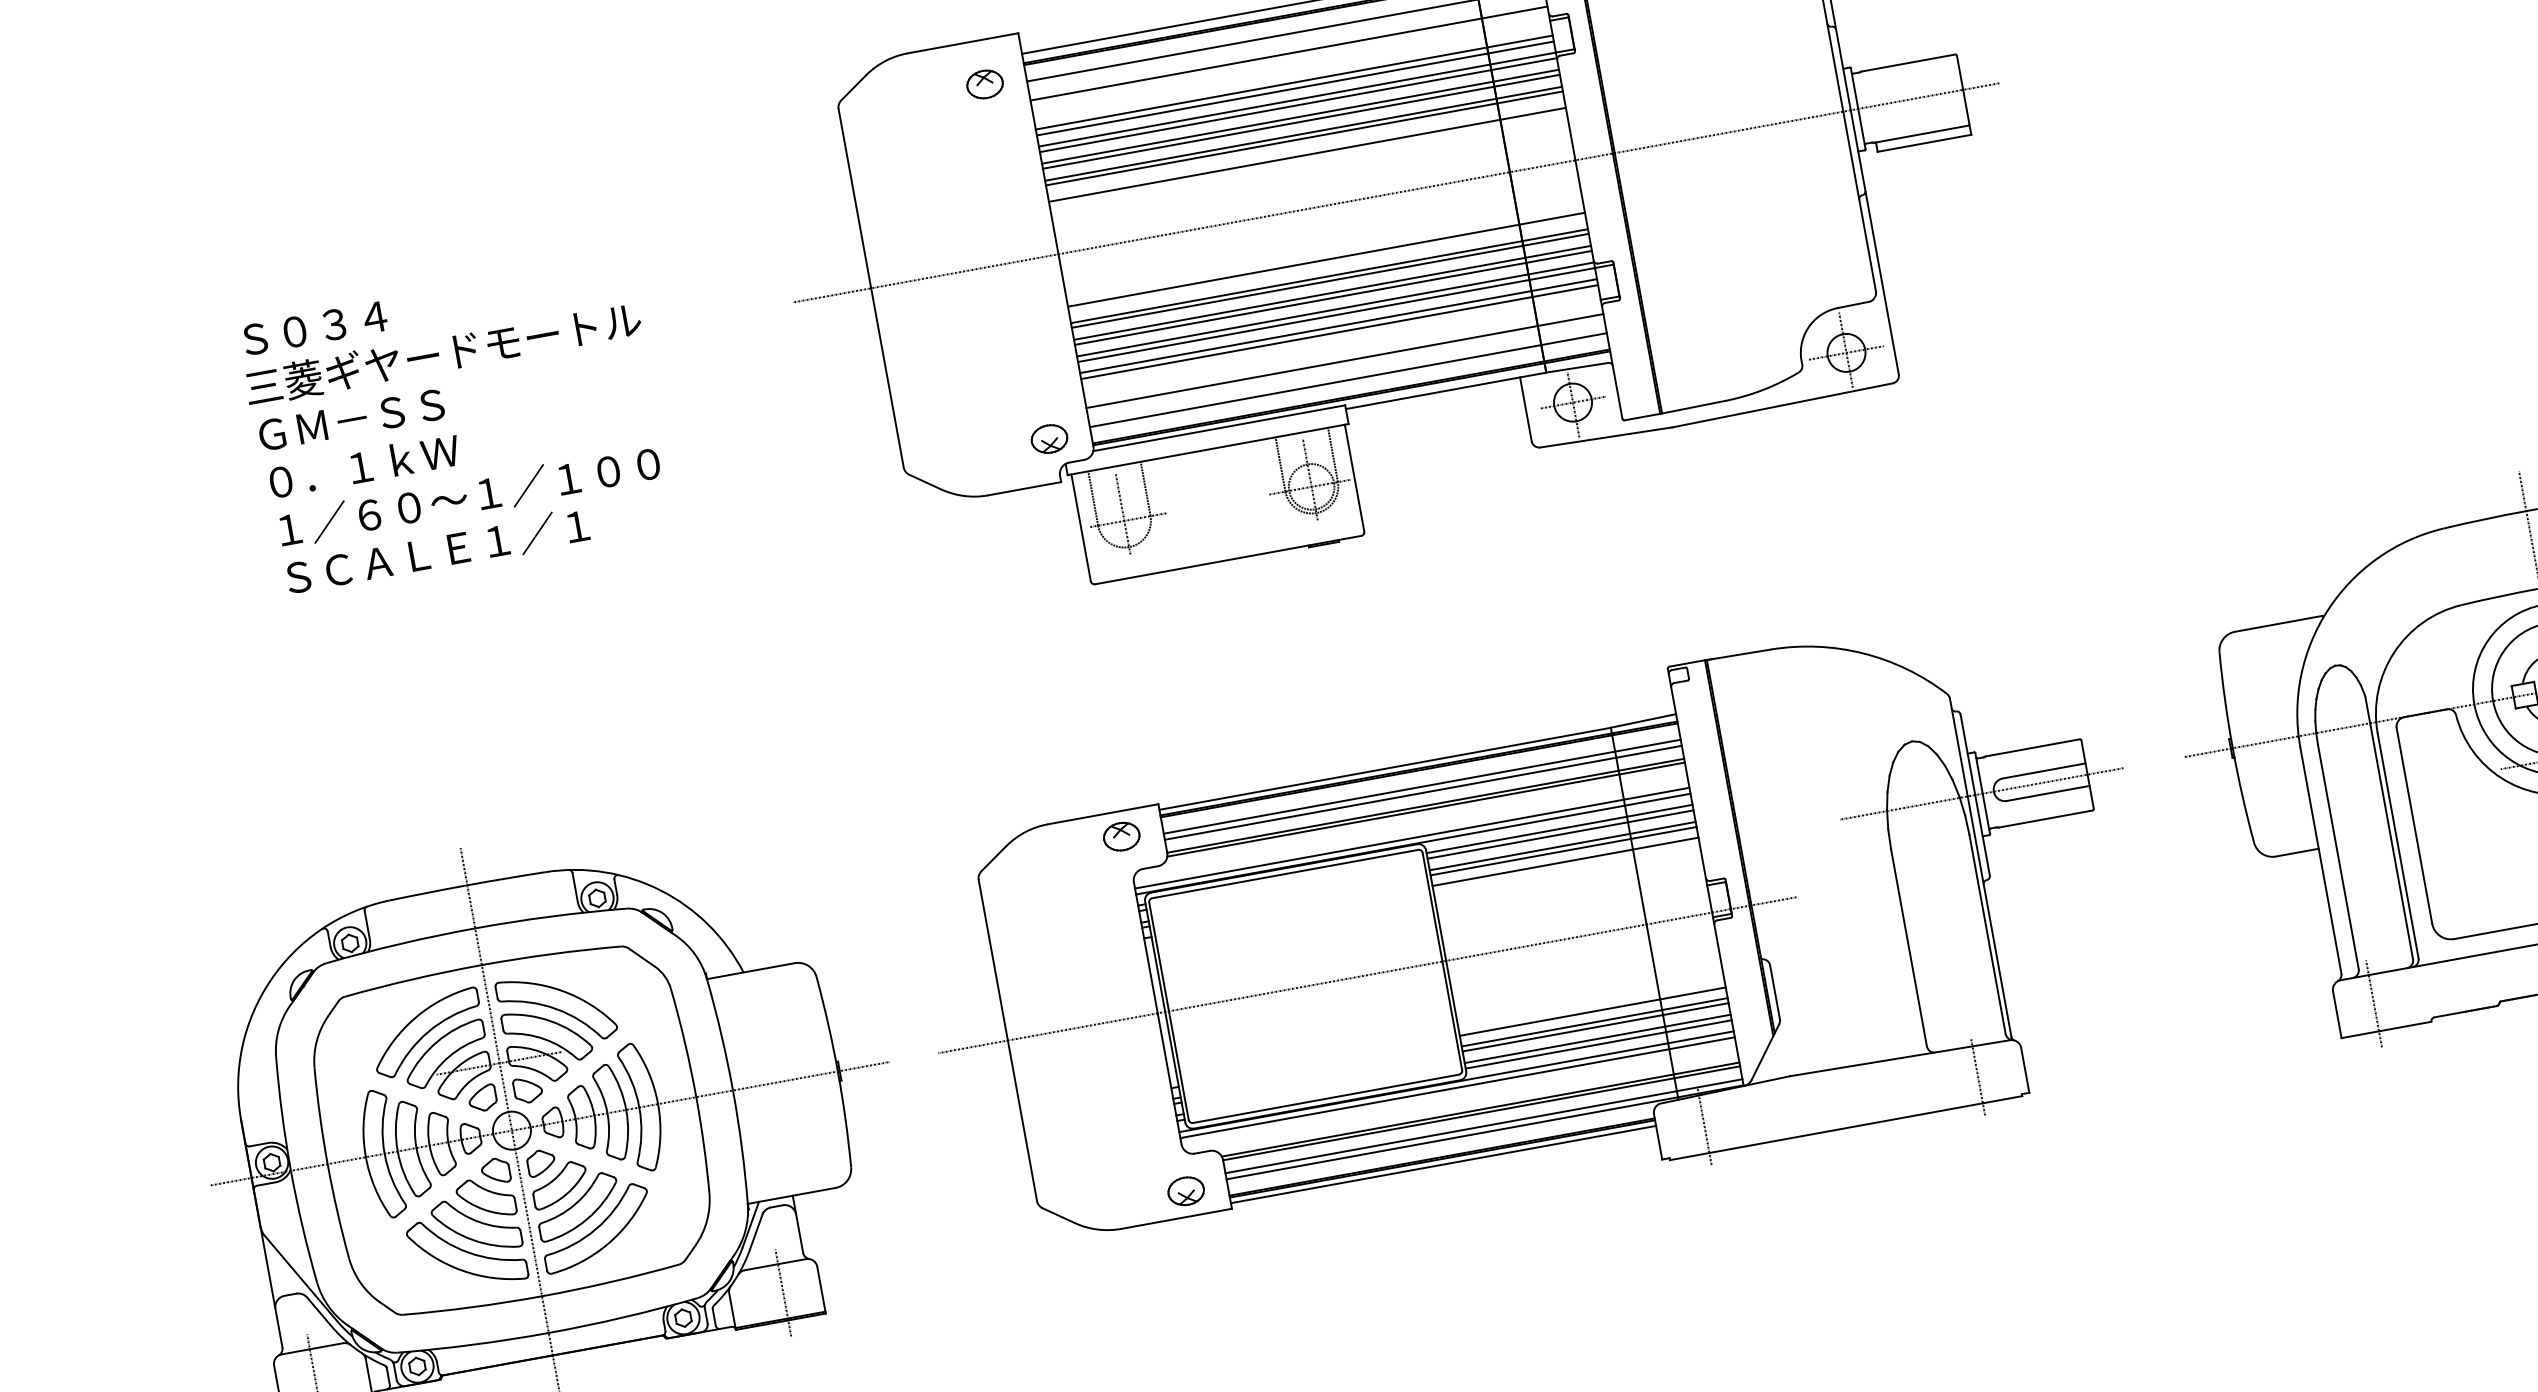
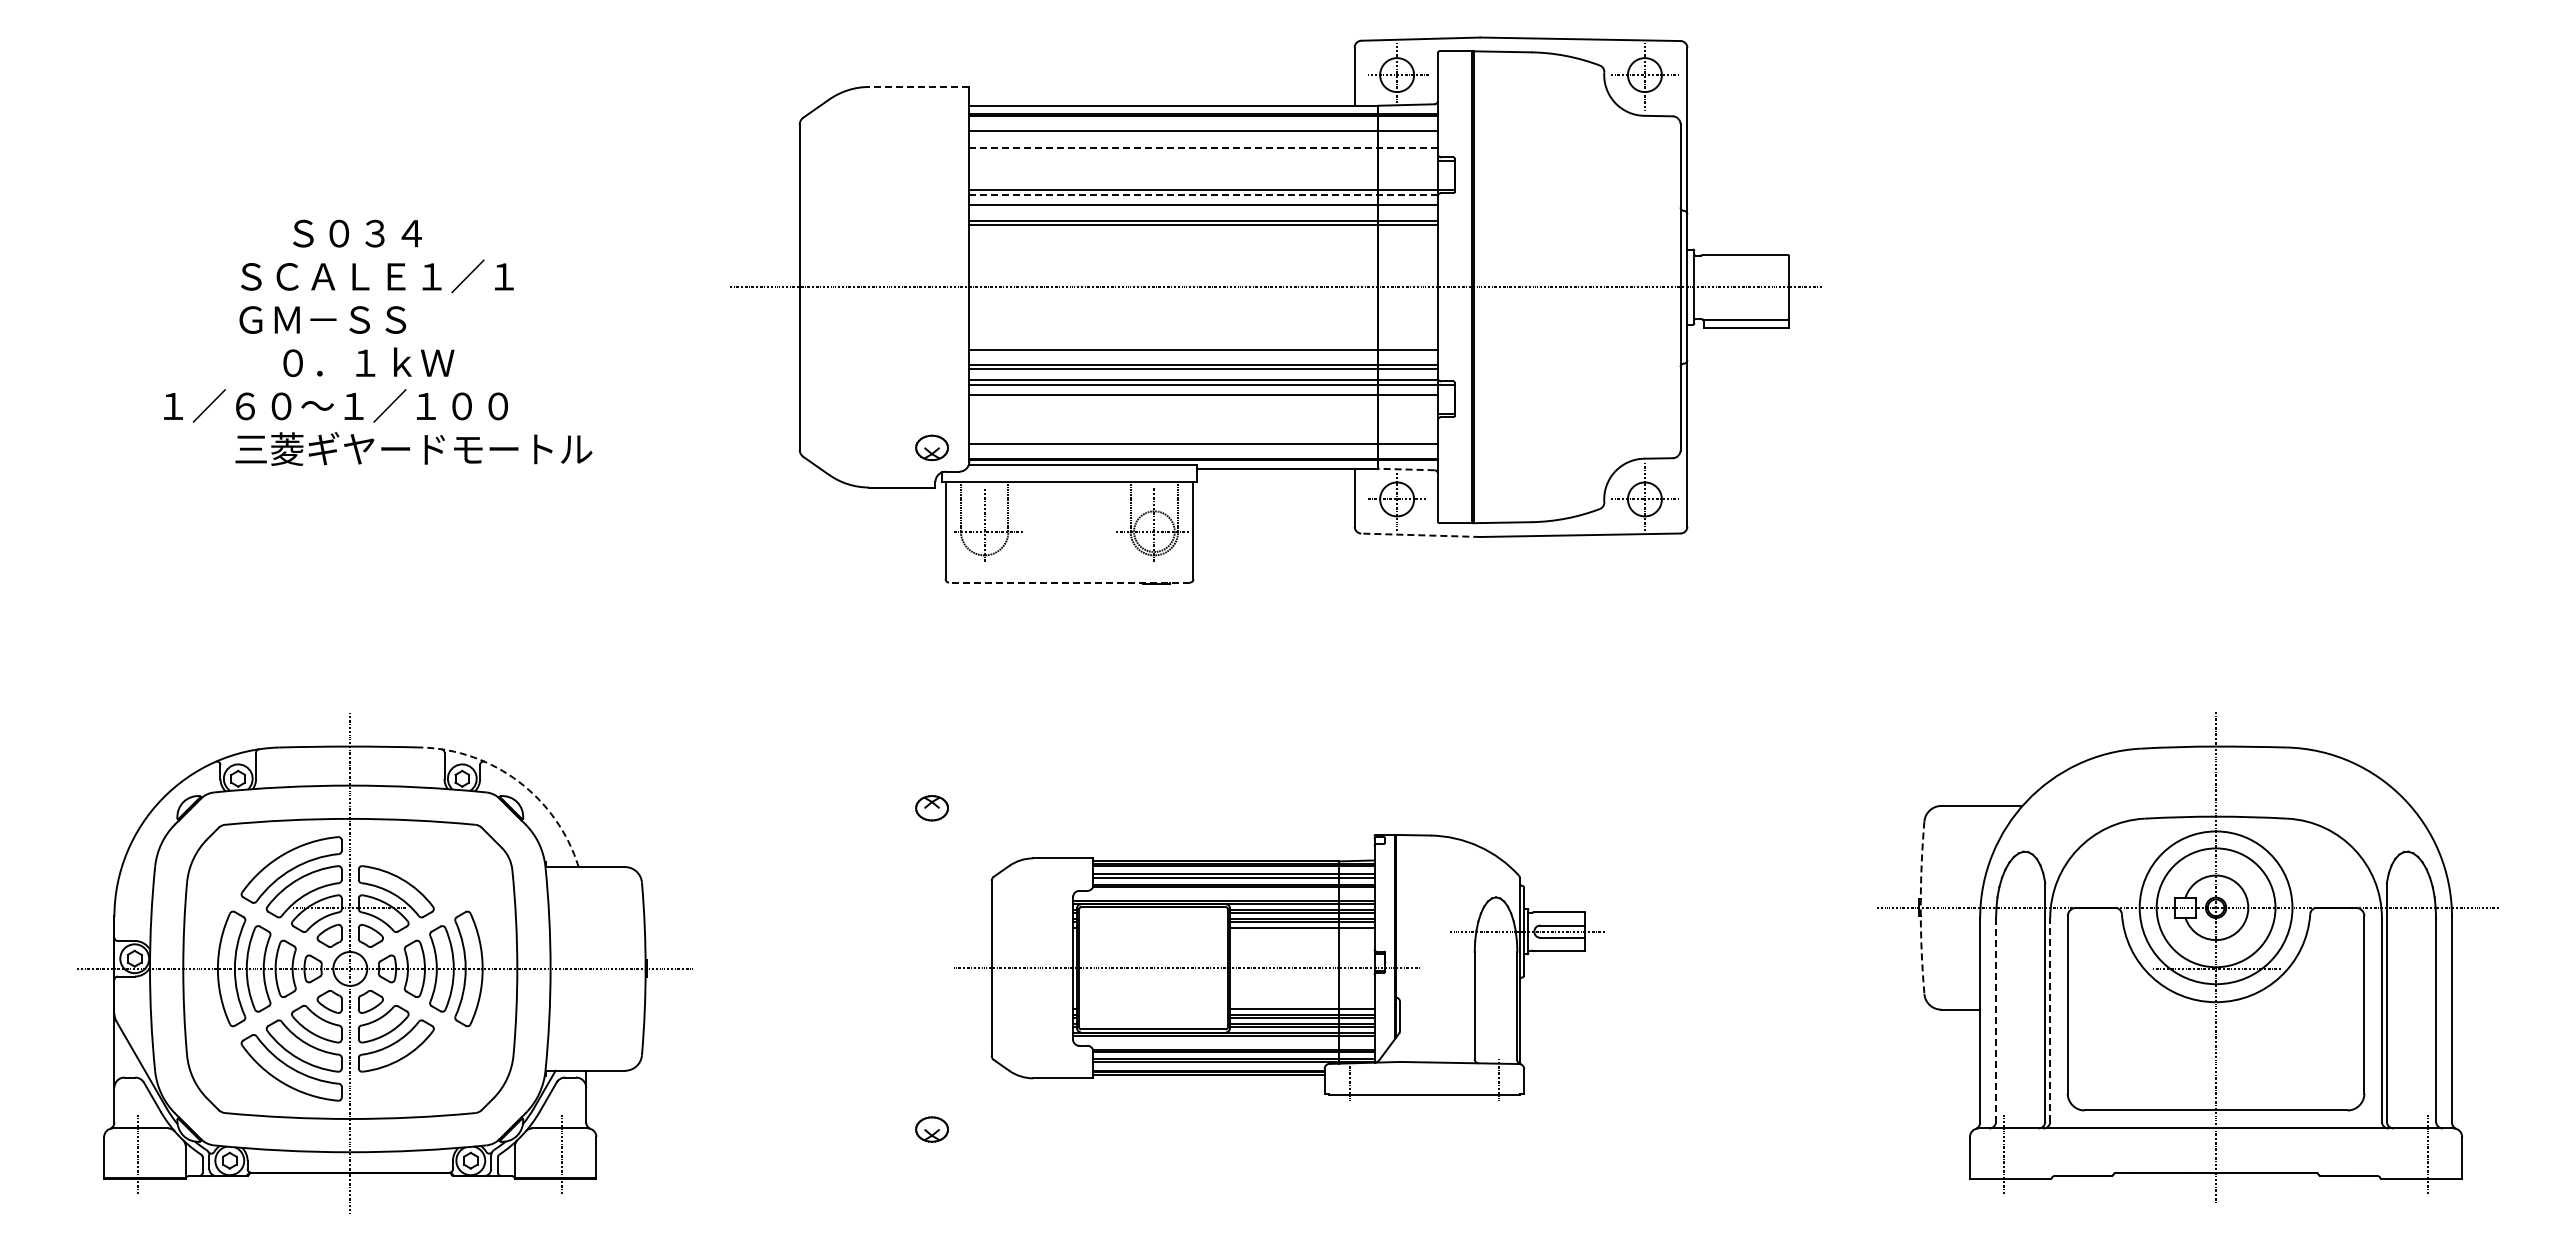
line: (962, 42) -> (918, 86), solid -> dashed
line: (1289, 52) -> (1204, 147), solid -> dashed
line: (1294, 82) -> (1203, 174), removed
part: (984, 84) -> (931, 126), removed
line: (1295, 88) -> (1203, 179), removed
line: (1299, 104) -> (1204, 194), solid -> dashed
line: (1301, 121) -> (1203, 209), removed
line: (1307, 154) -> (1203, 239), removed
line: (1326, 259) -> (1203, 334), removed
line: (1330, 280) -> (1203, 353), removed
text: (315, 328) -> (357, 233), moved
line: (1339, 332) -> (1203, 400), removed
text: (442, 353) -> (413, 276), 三菱ギヤードモートル -> ＳＣＡＬＥ１／１
line: (1344, 360) -> (1203, 426), removed
line: (1577, 367) -> (1406, 469), solid -> dashed
line: (1606, 437) -> (1420, 535), solid -> dashed
text: (364, 466) -> (368, 362), moved
text: (468, 496) -> (335, 405), moved
text: (477, 543) -> (413, 448), ＳＣＡＬＥ１／１ -> 三菱ギヤードモートル
line: (1228, 560) -> (1069, 582), solid -> dashed
arc: (2232, 747) -> (1920, 907), solid -> dashed
line: (2398, 845) -> (2050, 1019), solid -> dashed
line: (2338, 856) -> (1996, 1019), solid -> dashed
arc: (661, 889) -> (519, 781), solid -> dashed
part: (1537, 942) -> (1279, 967), size x0.6
part: (556, 1009) -> (408, 869), removed
part: (595, 1227) -> (408, 1067), removed

